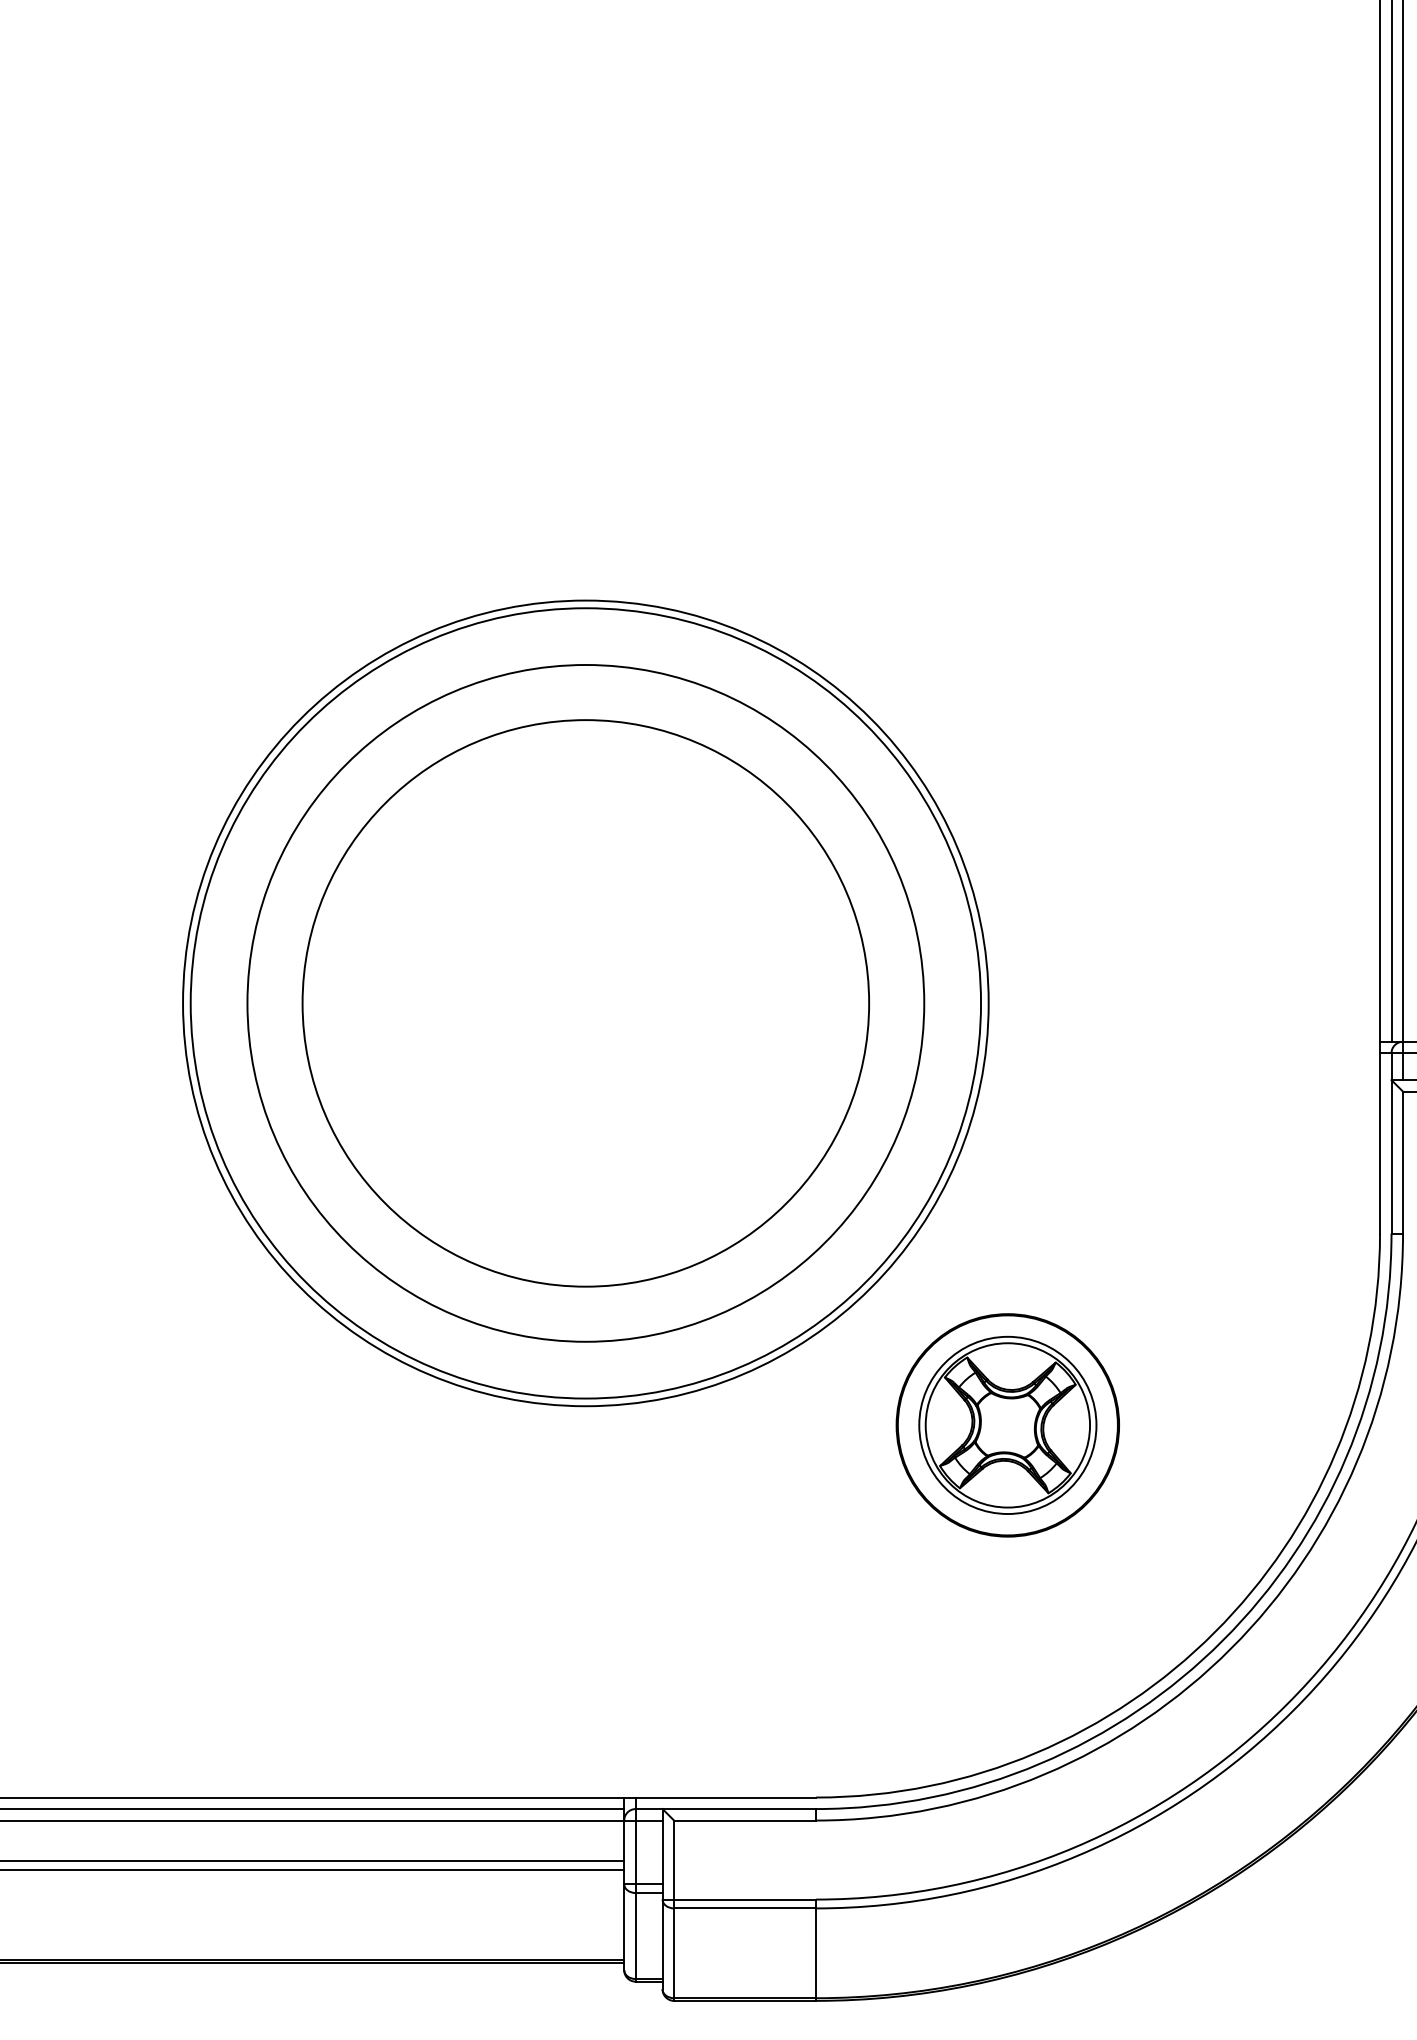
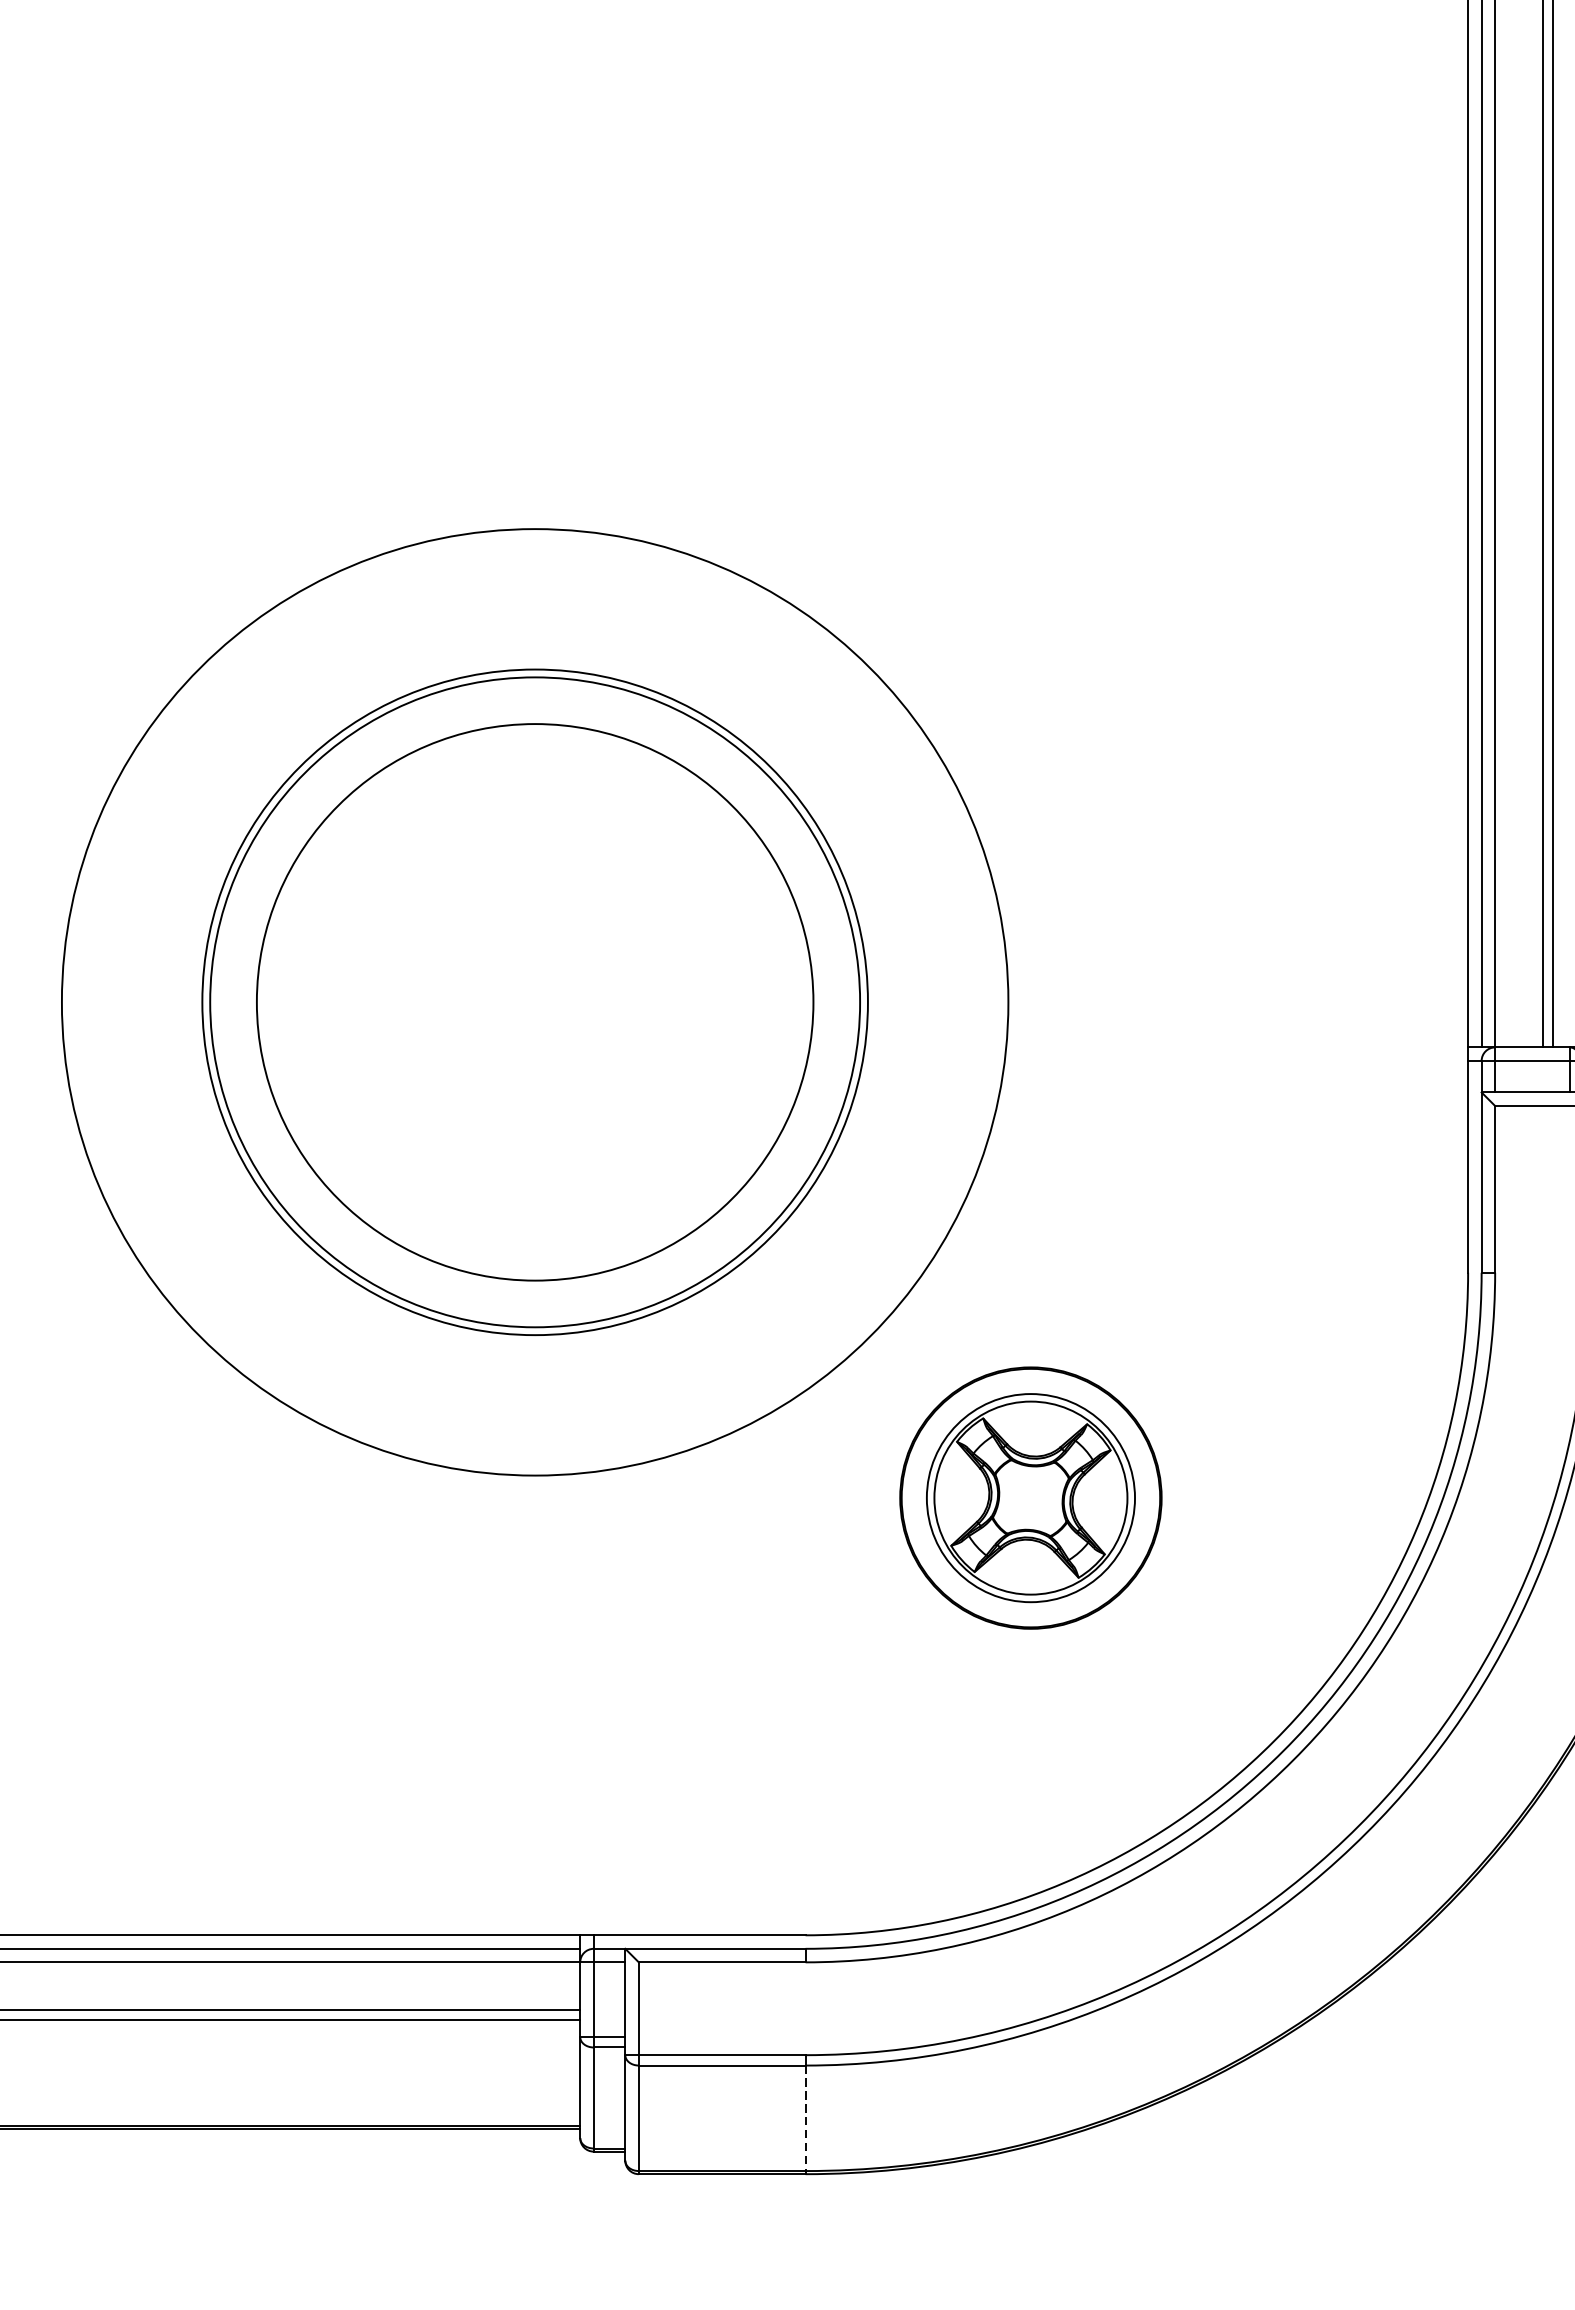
circle: (585, 1003) -> (534, 1002), size x0.7
circle: (585, 1003) -> (534, 1002), size x0.7
line: (816, 1953) -> (806, 2118), solid -> dashed

